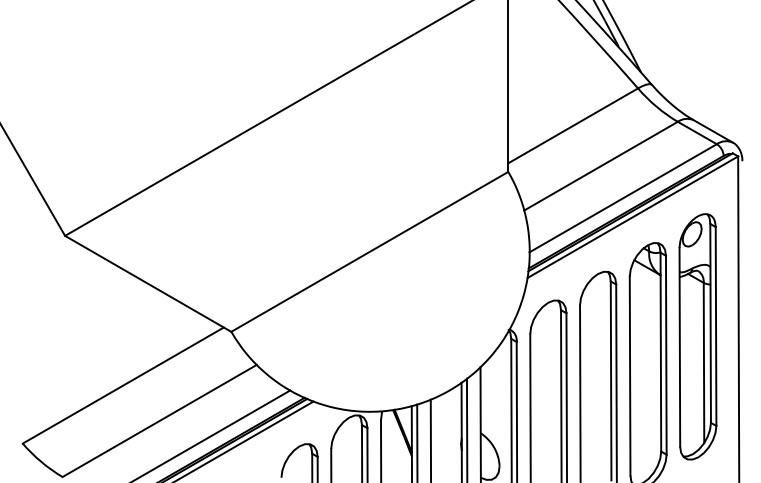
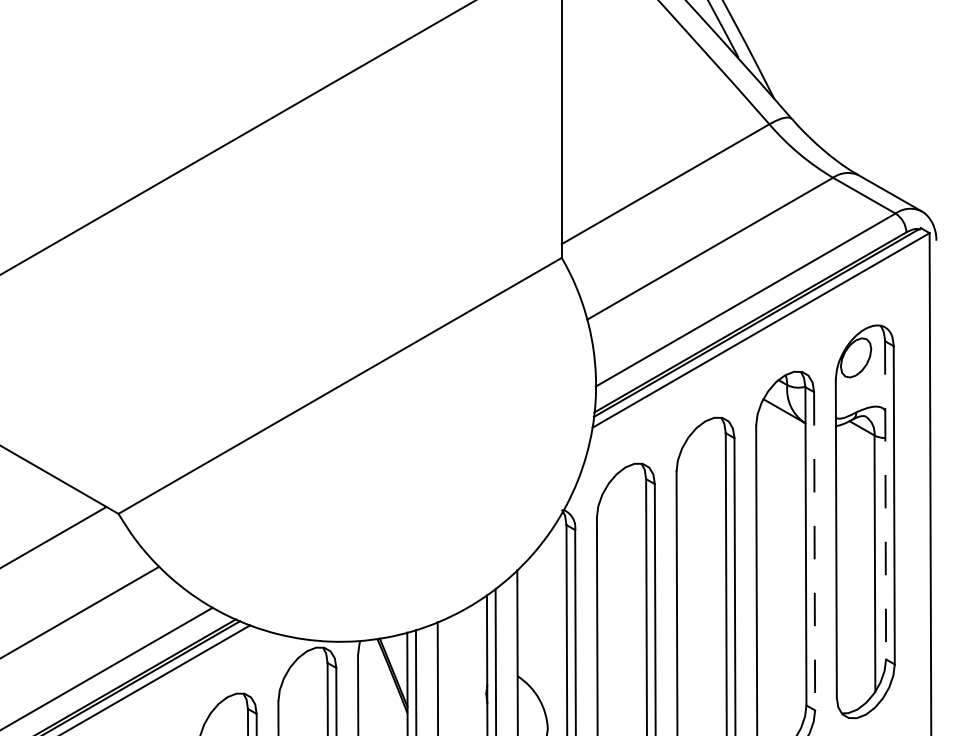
line: (710, 323) -> (885, 500), solid -> dashed
line: (666, 355) -> (814, 551), solid -> dashed

